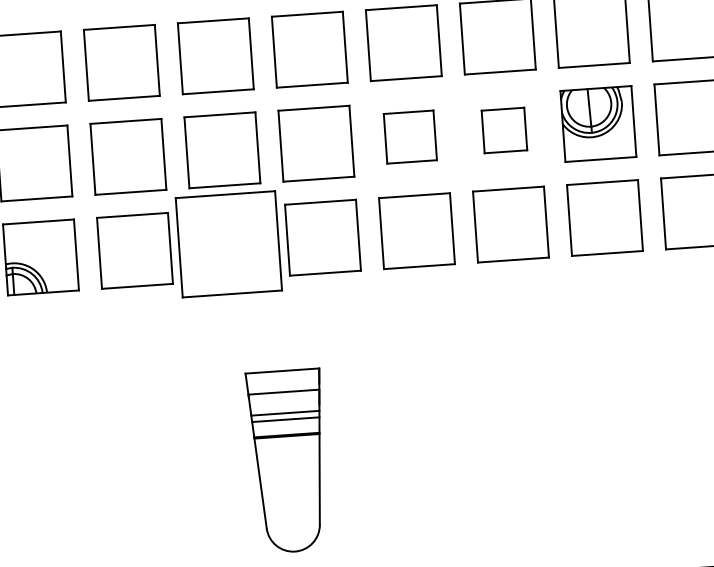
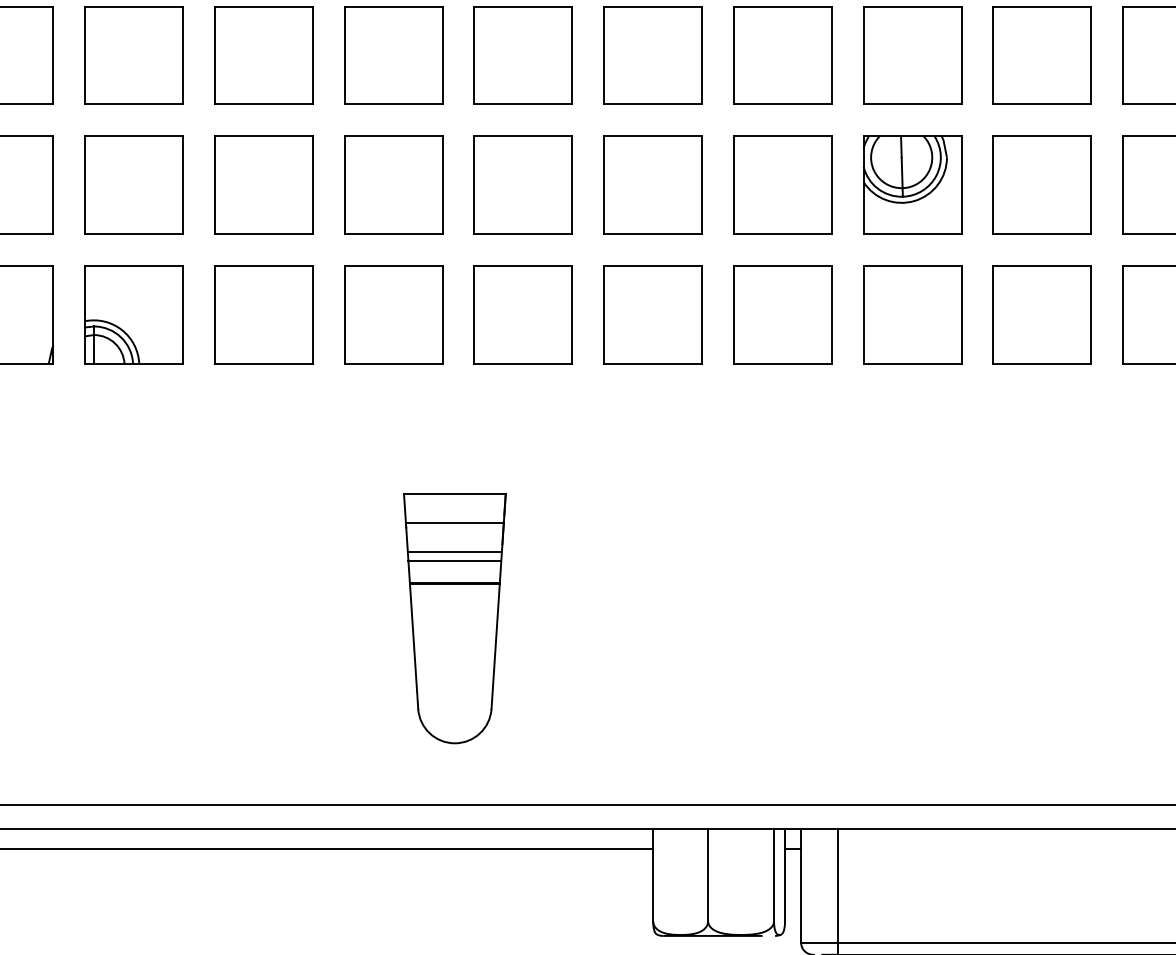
part: (504, 130) -> (782, 184), size x1.67
part: (409, 136) -> (652, 184), size x1.43
part: (228, 243) -> (393, 314), size x0.71

